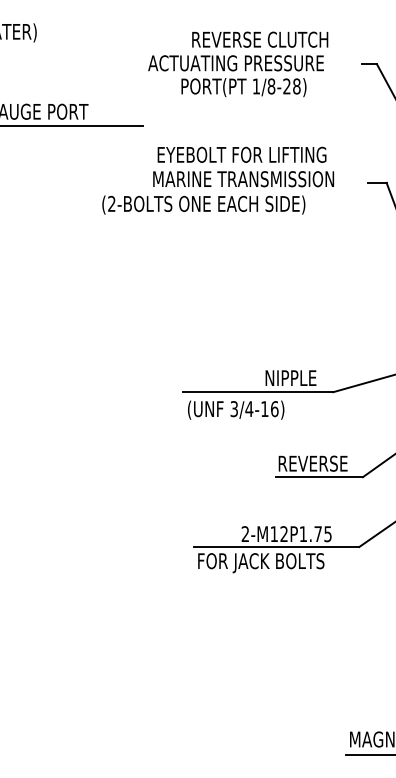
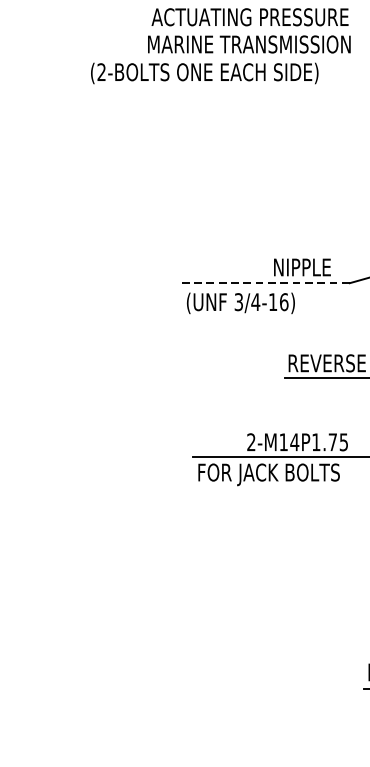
text: (244, 154) -> (250, 16), EYEBOLT FOR LIFTING -> ACTUATING PRESSURE
line: (257, 392) -> (264, 283), solid -> dashed
text: (284, 533) -> (295, 441), 2-M12P1.75 -> 2-M14P1.75

